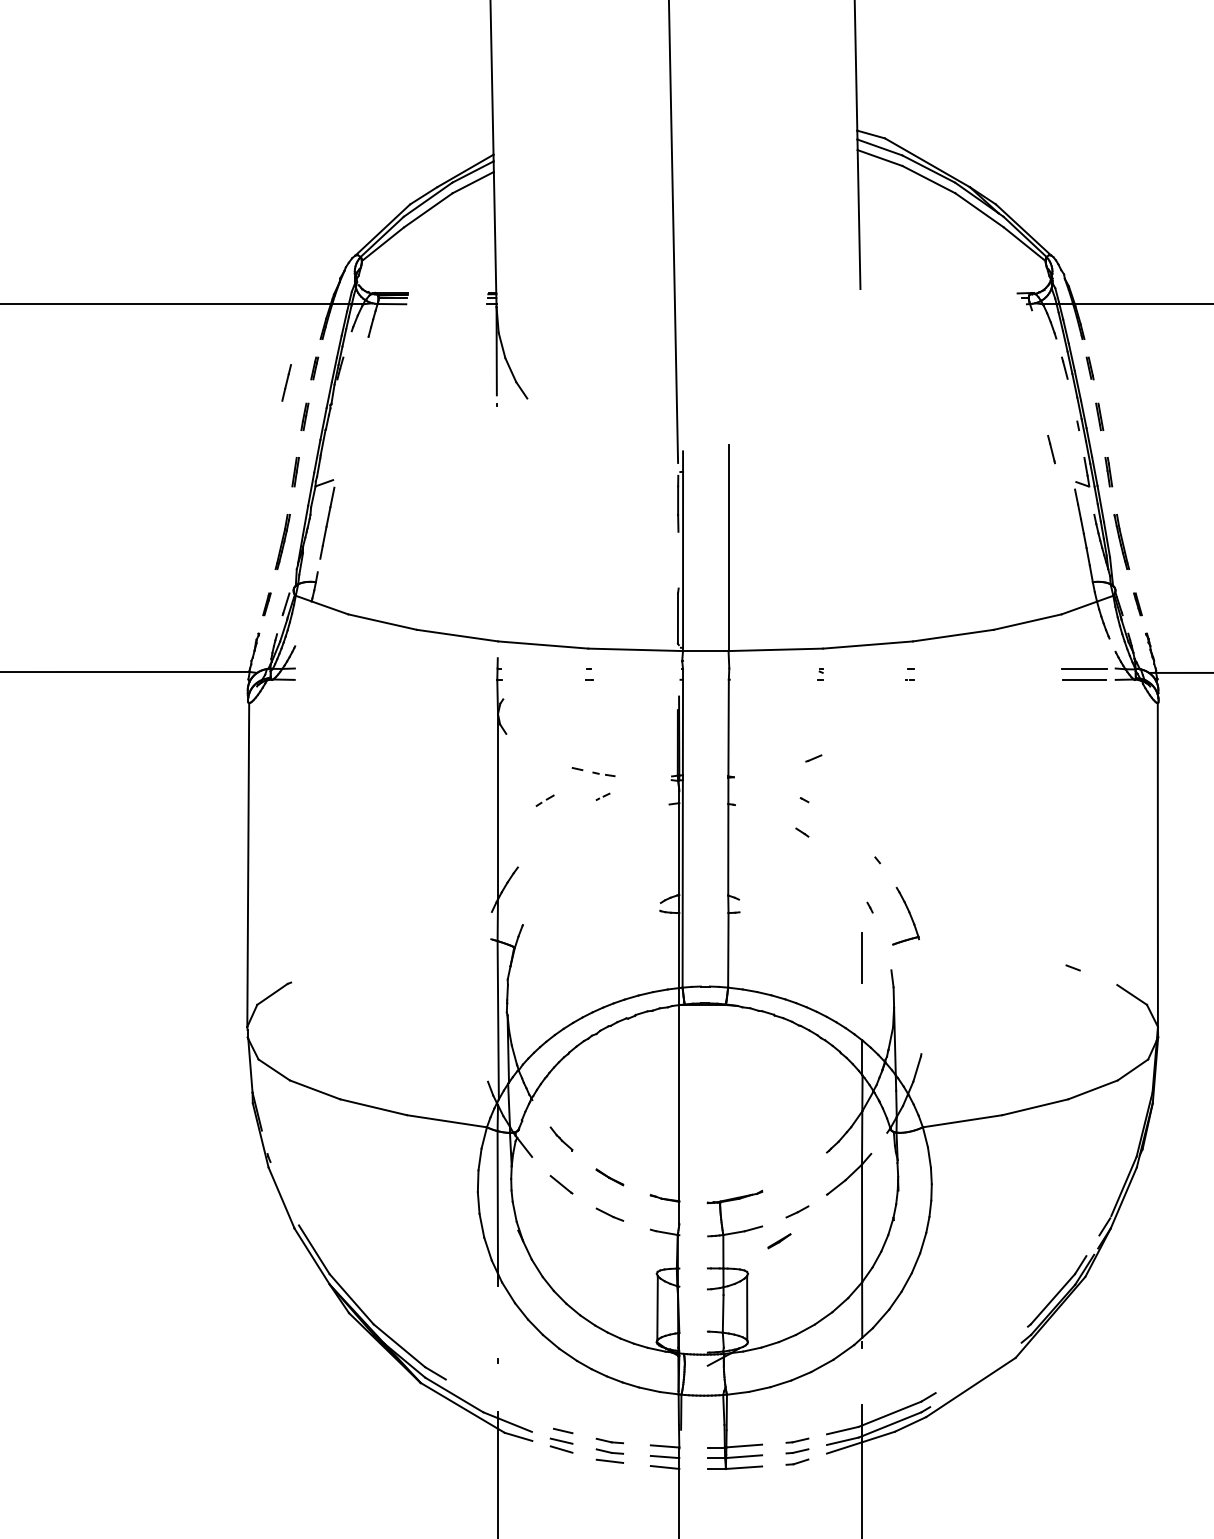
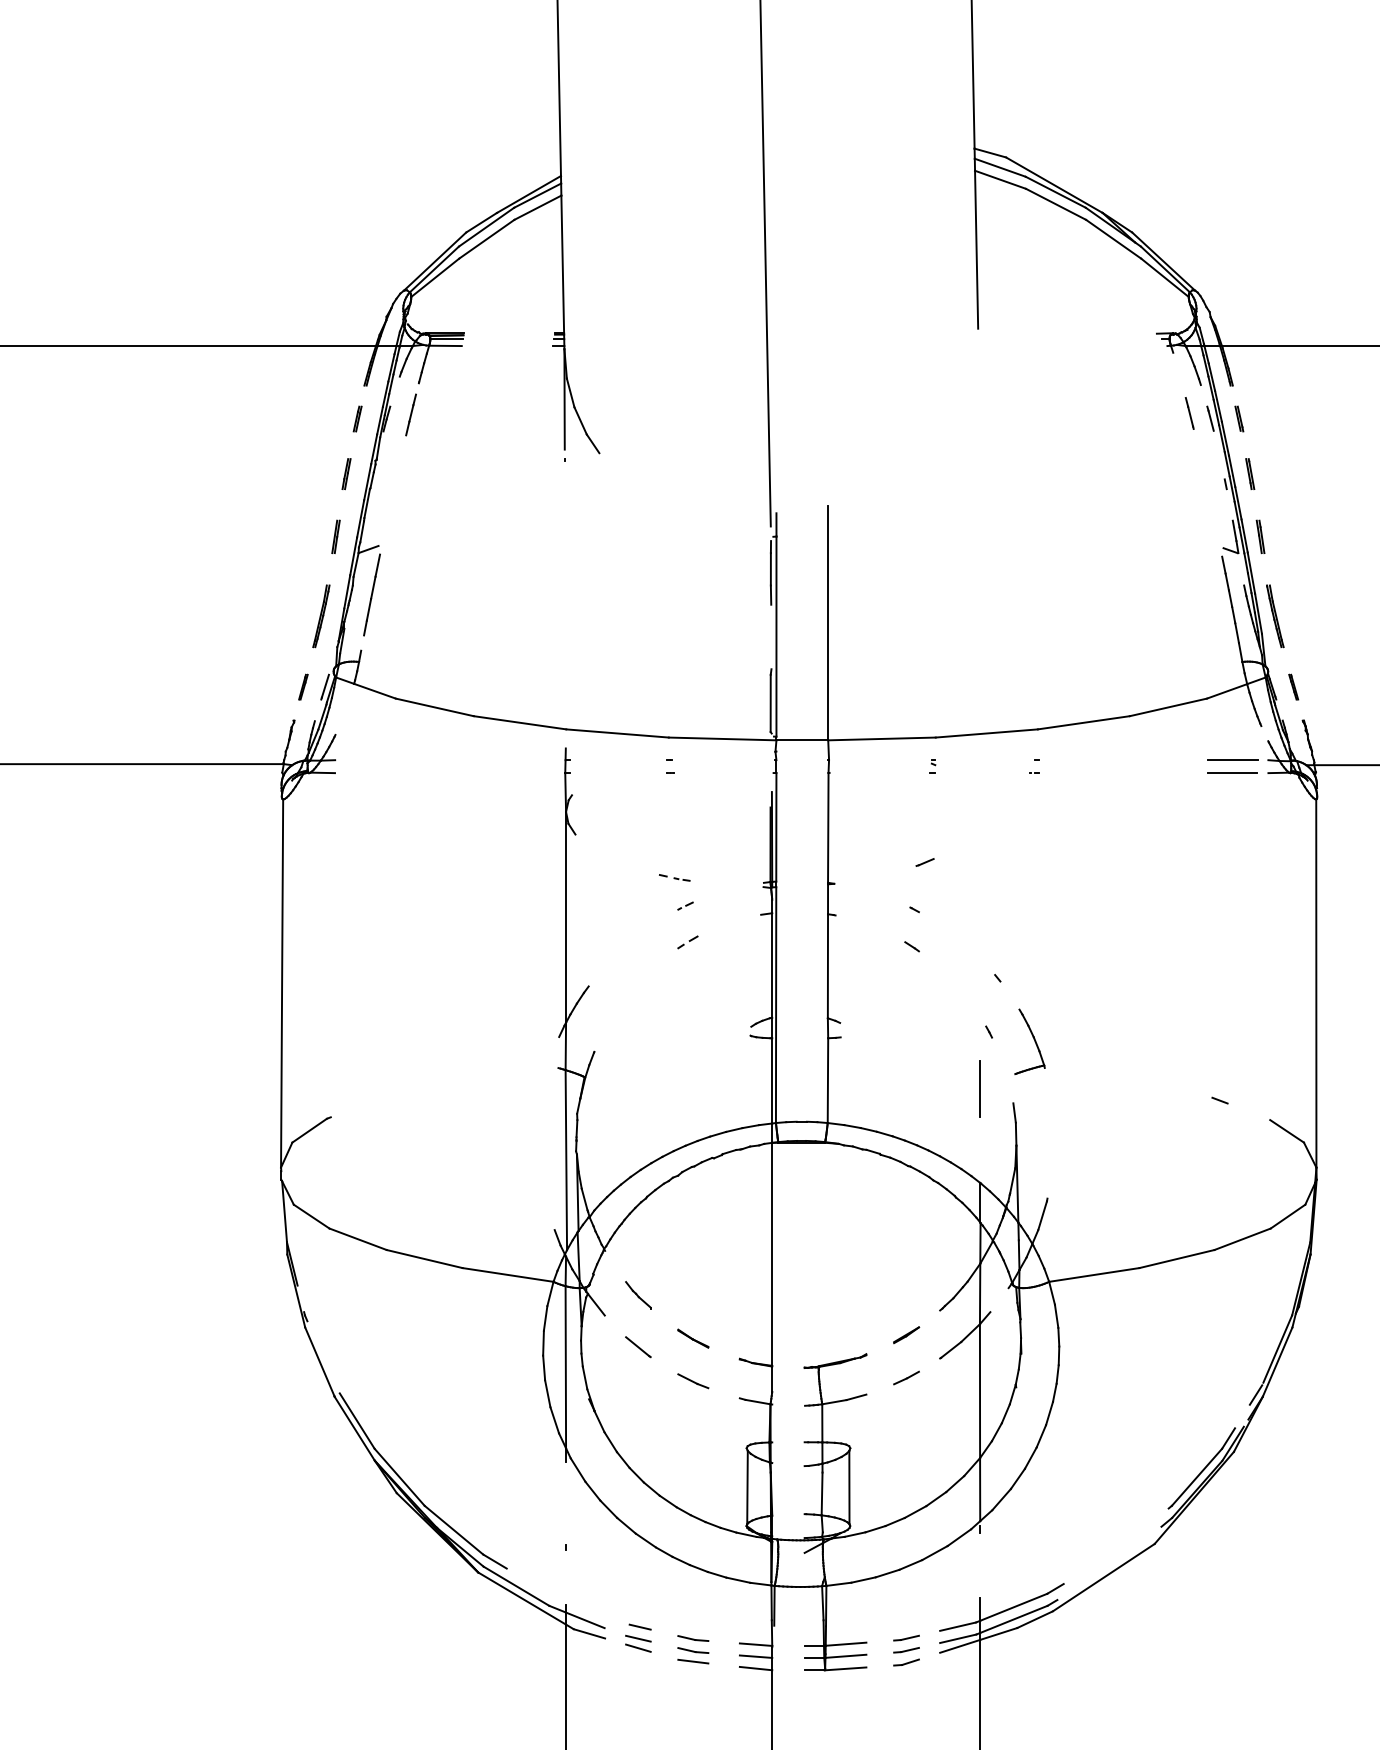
line: (286, 382) -> (410, 414), moved
line: (1051, 449) -> (1189, 413), moved
part: (593, 771) -> (674, 877), size x0.62
part: (544, 800) -> (687, 942), moved
line: (779, 1241) -> (906, 1335), moved

